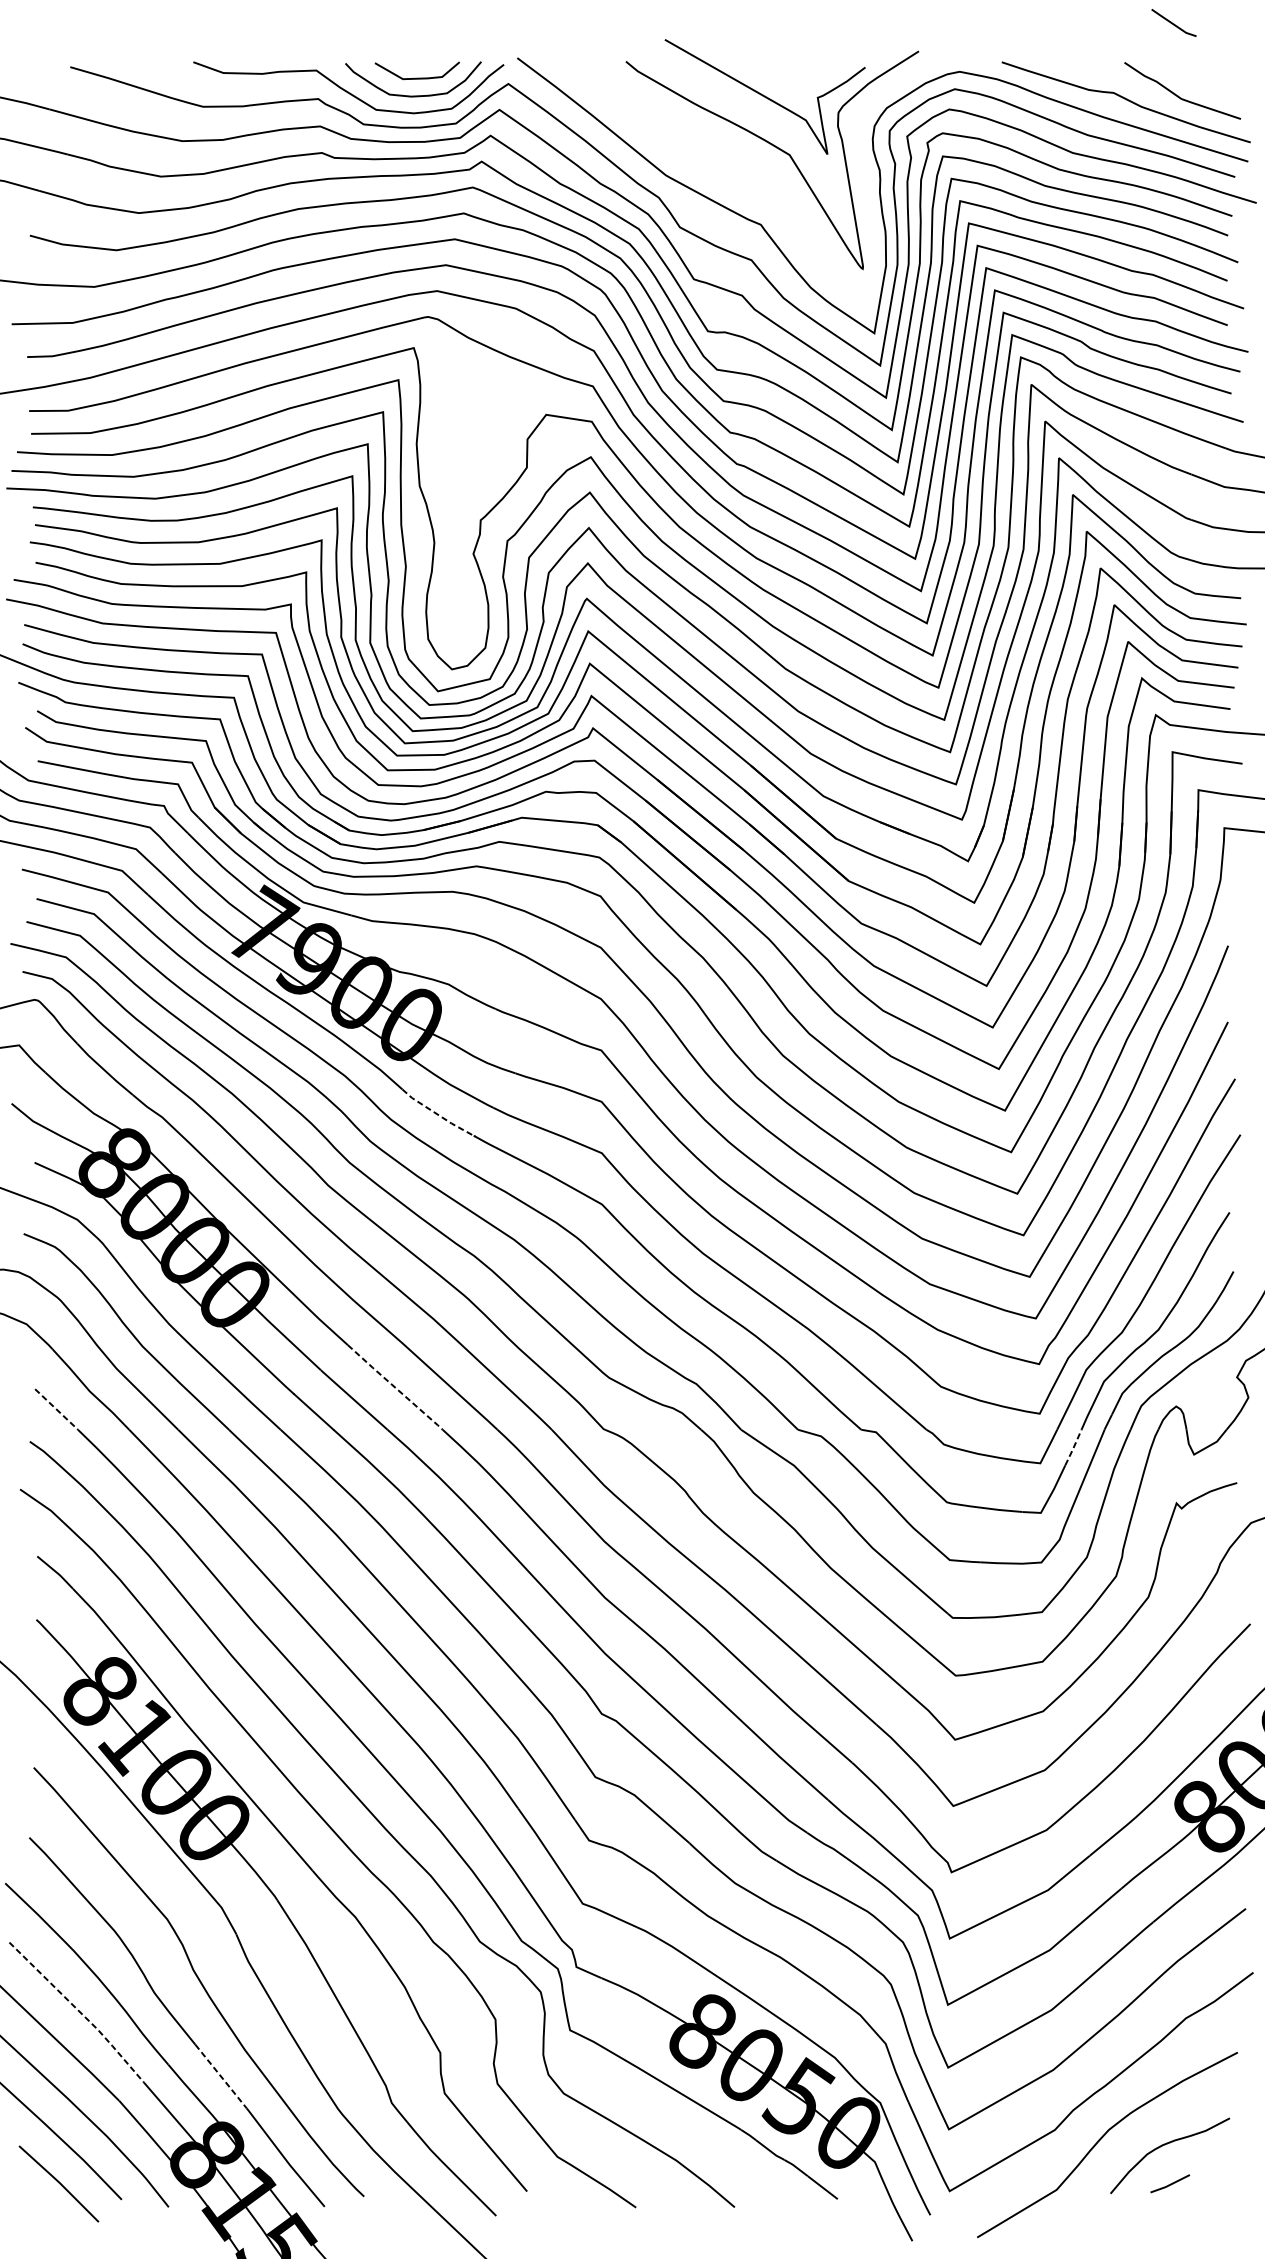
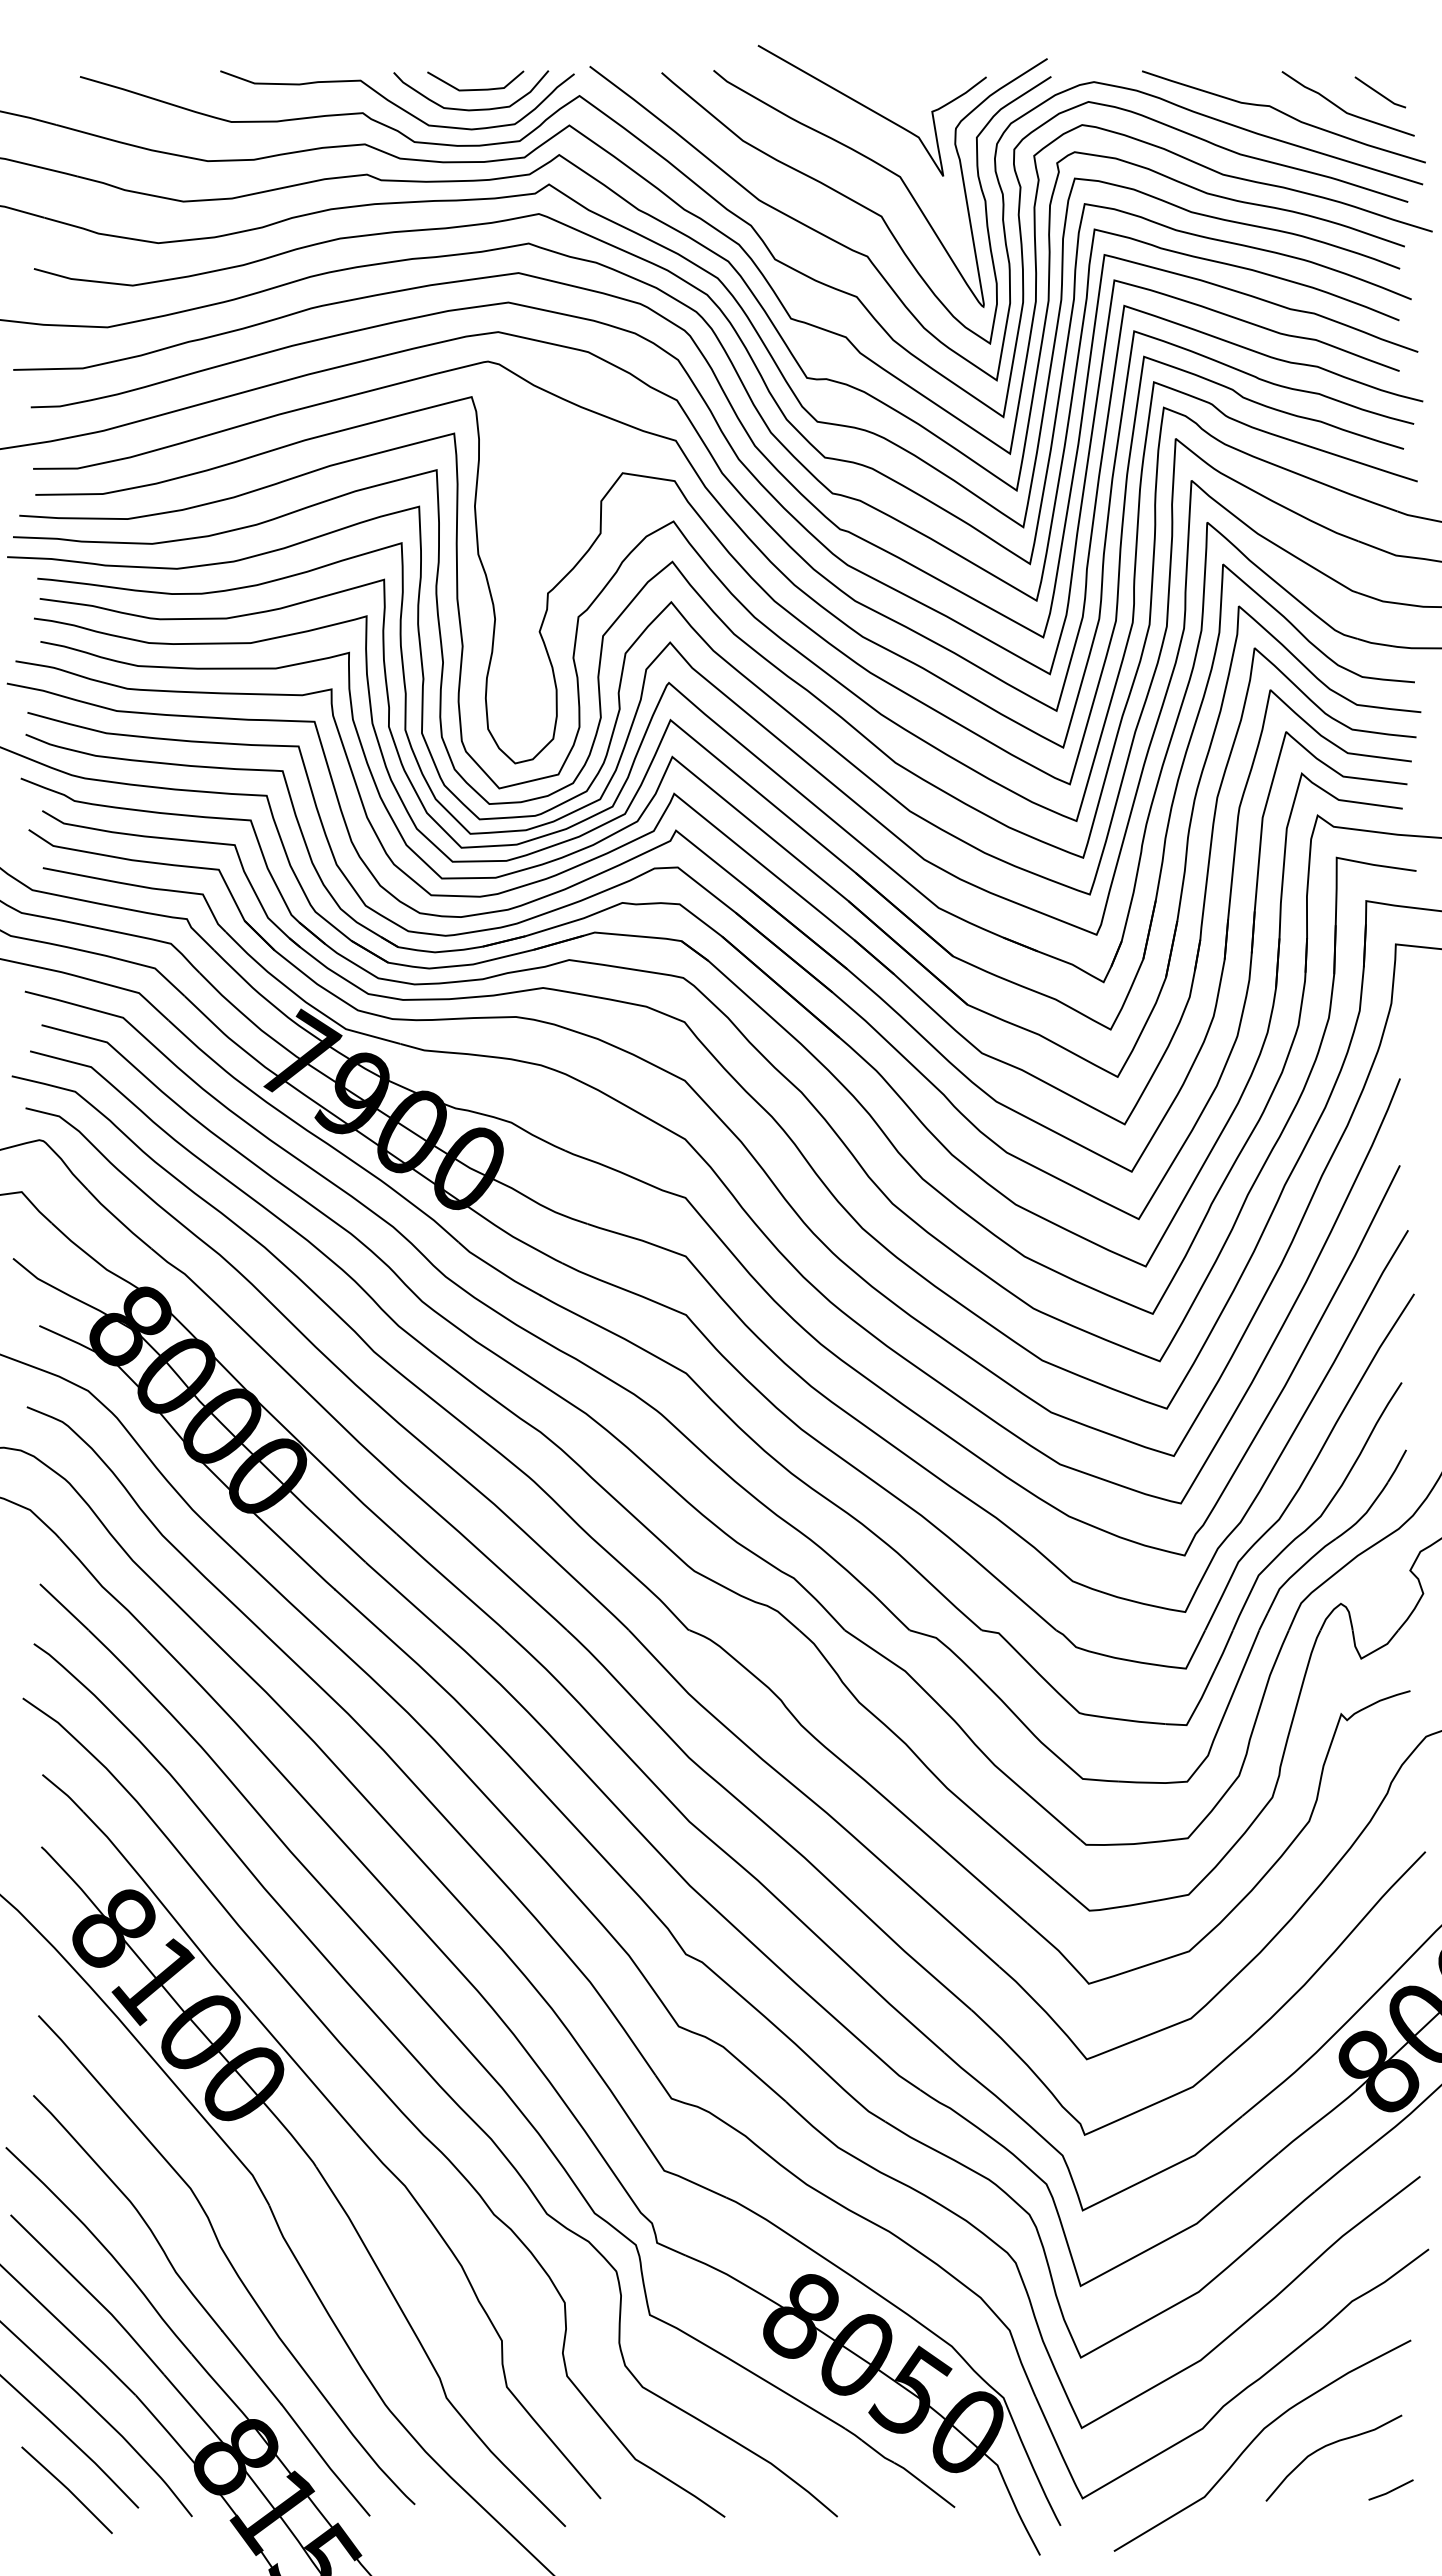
line: (1173, 23) -> (1379, 92), moved
curve: (752, 179) -> (857, 204), added
line: (437, 1114) -> (498, 1270), dashed -> solid
line: (395, 1387) -> (450, 1582), dashed -> solid
line: (57, 1409) -> (65, 1607), dashed -> solid
line: (1074, 1447) -> (1224, 1650), dashed -> solid
line: (79, 2011) -> (90, 2293), dashed -> solid
line: (220, 2076) -> (251, 2367), dashed -> solid
line: (1169, 2184) -> (1390, 2490), moved

